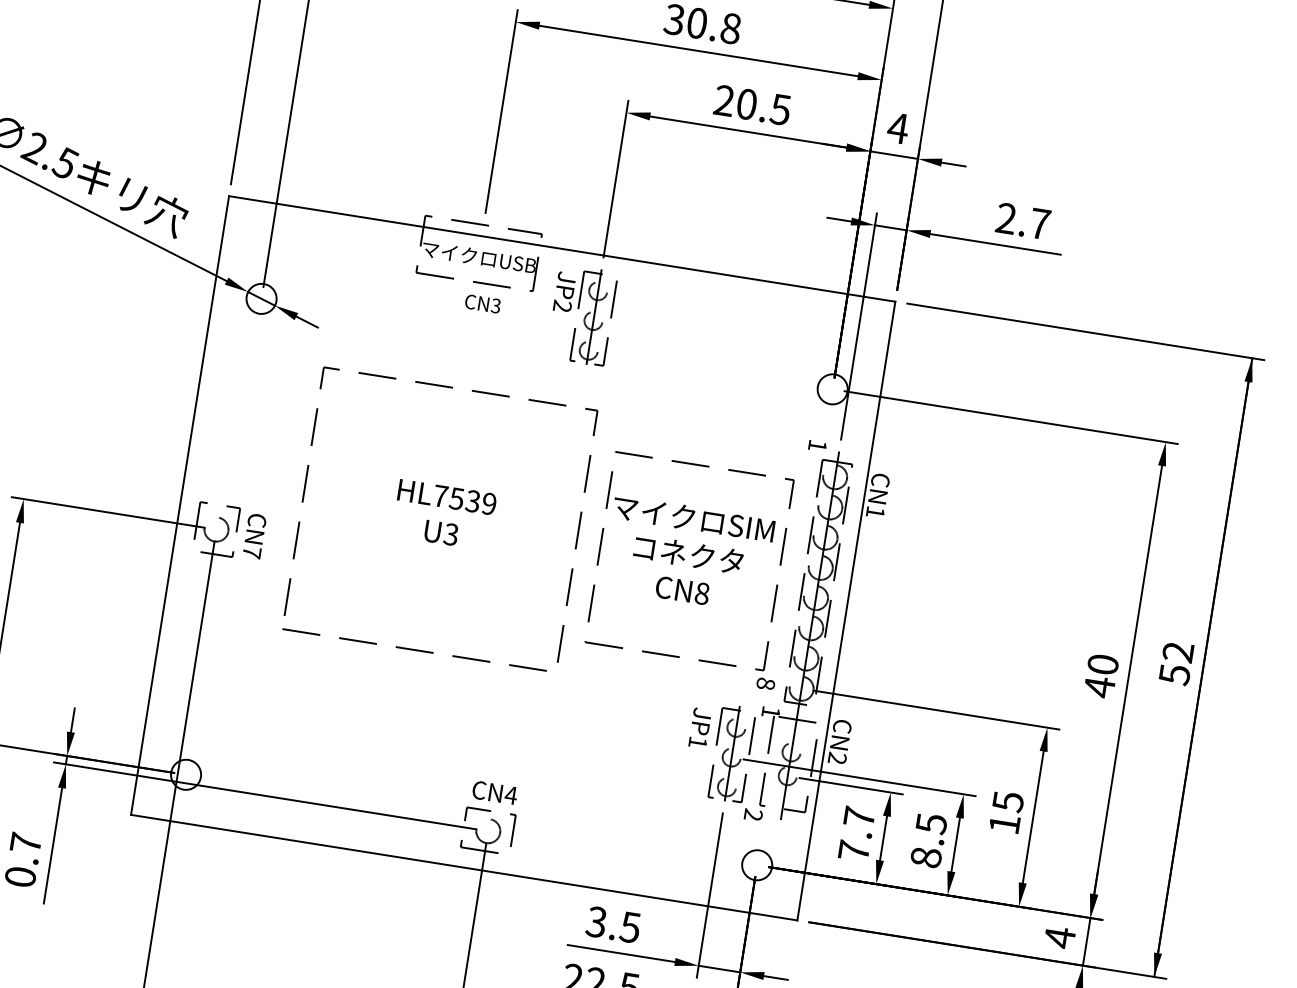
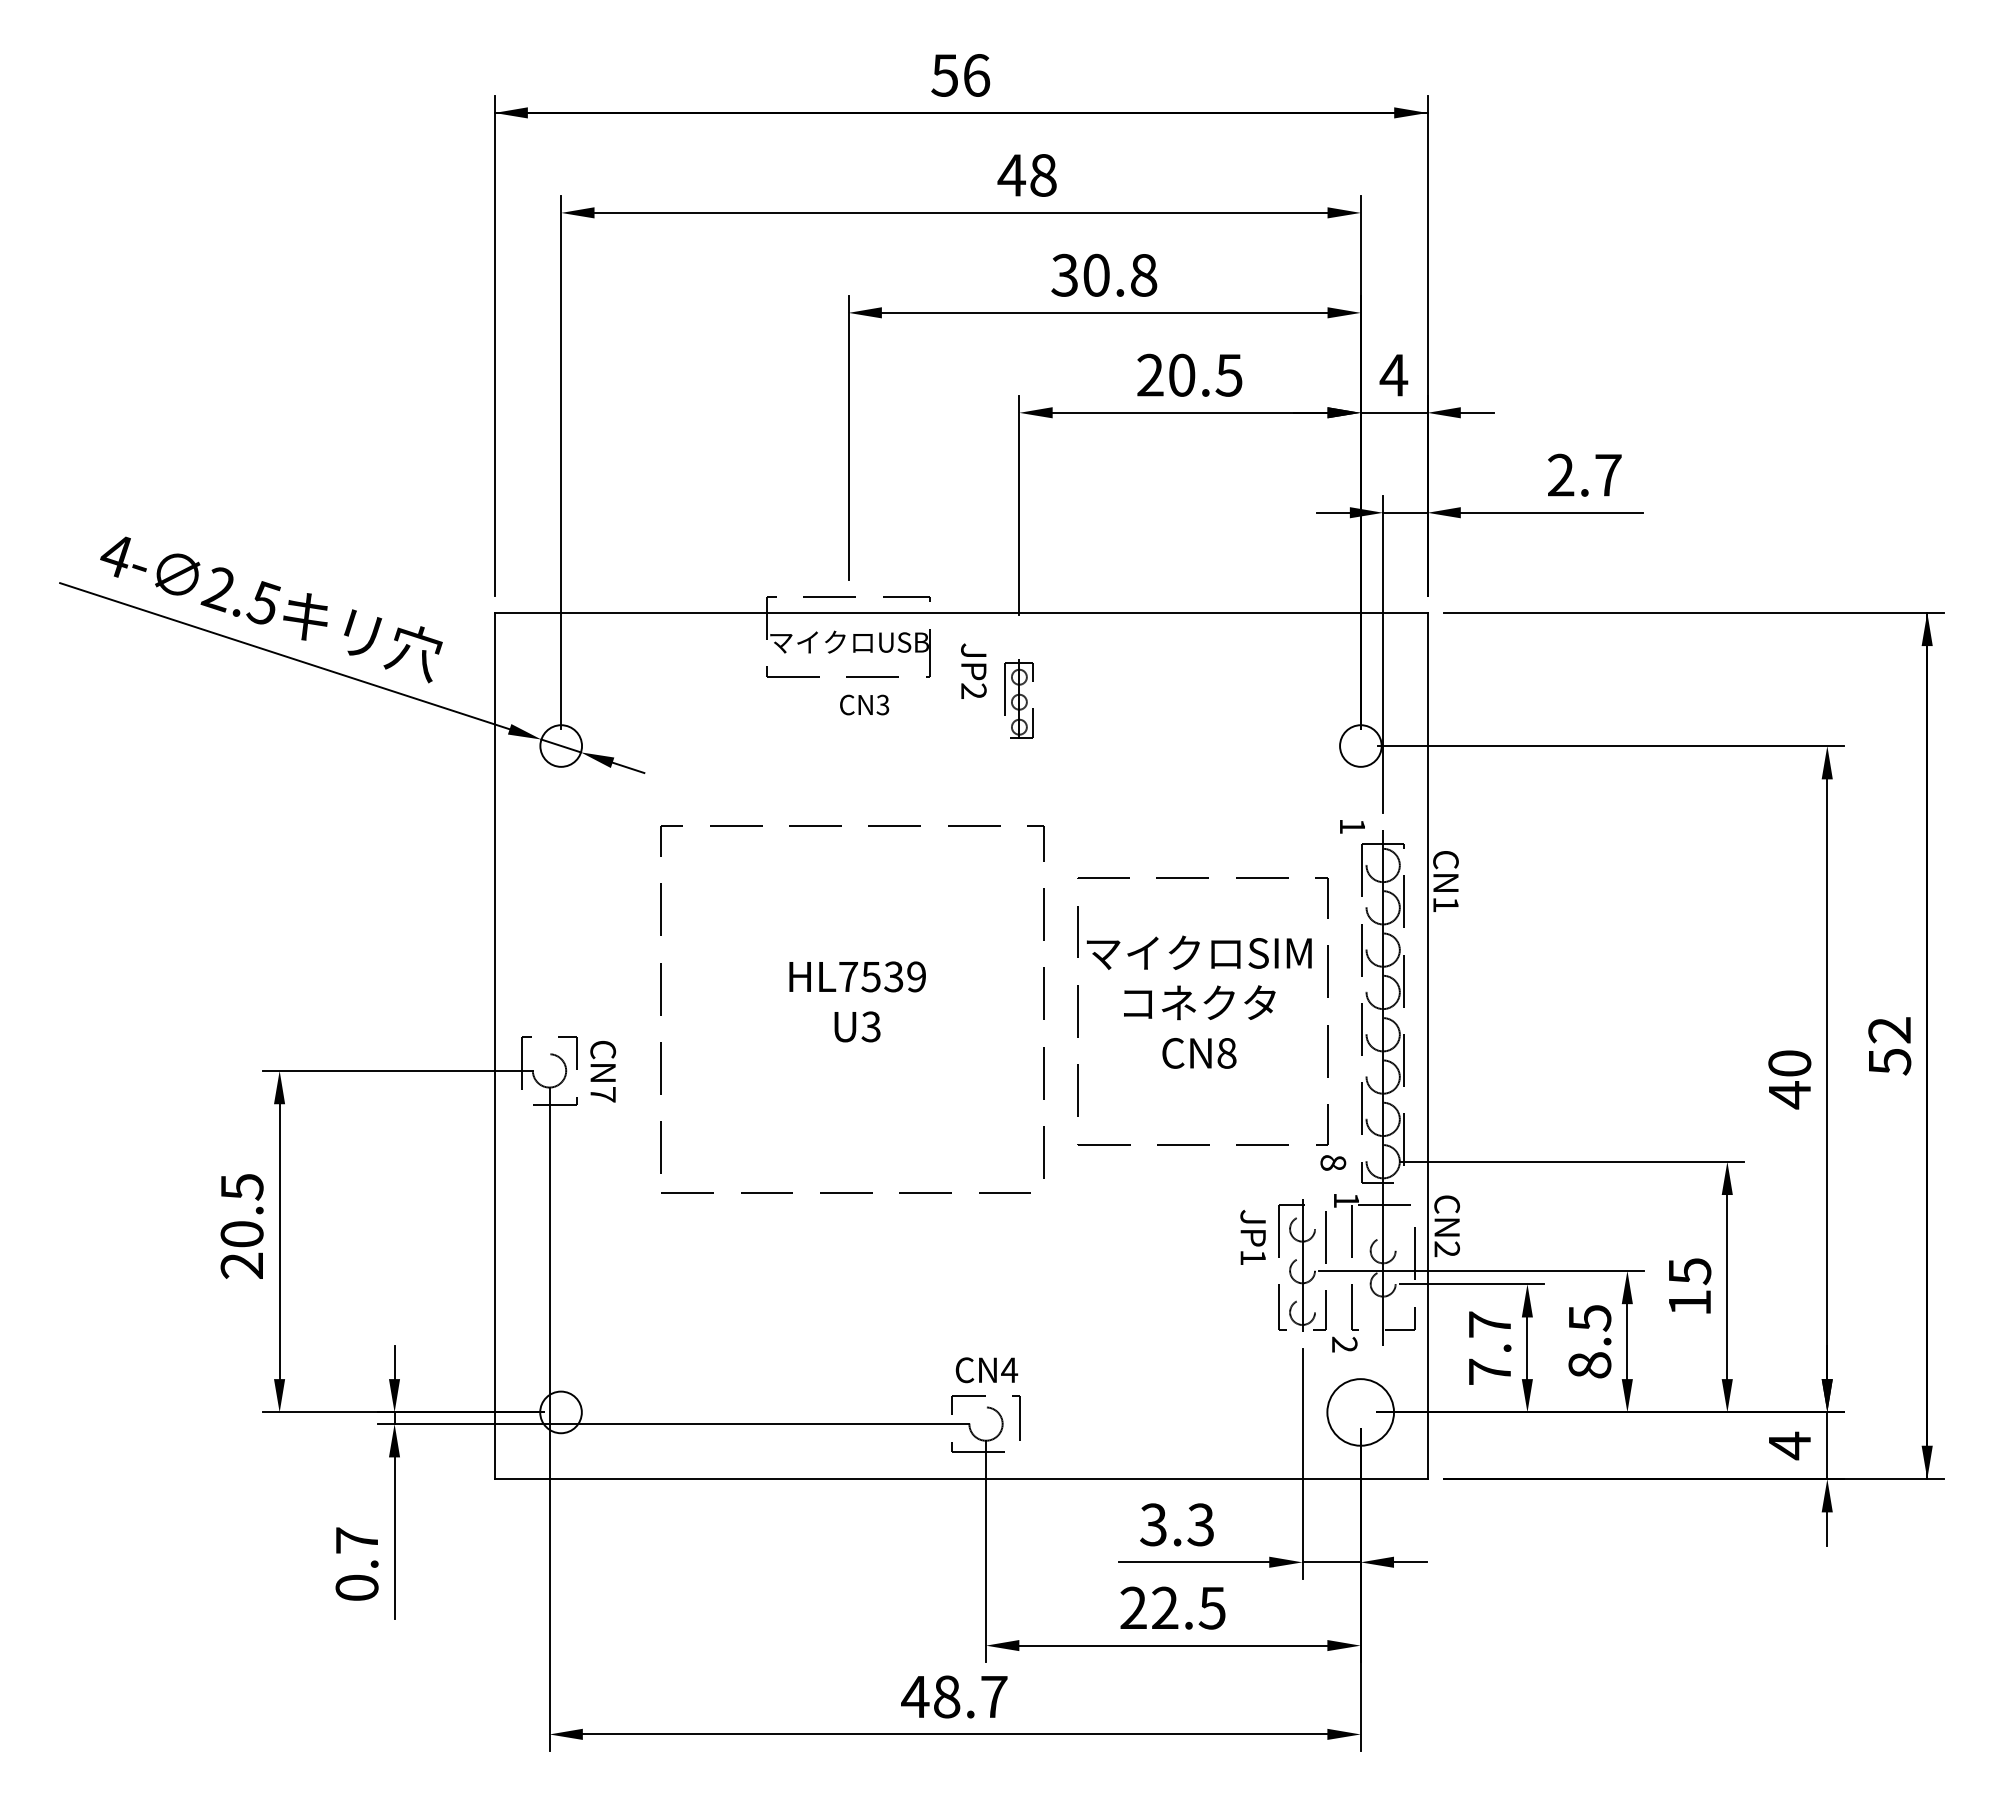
part: (594, 316) -> (1019, 698), size x0.6
circle: (757, 865) -> (1360, 1412), size x1.6
text: (630, 927) -> (1200, 1524), 3.5 -> 3.3

